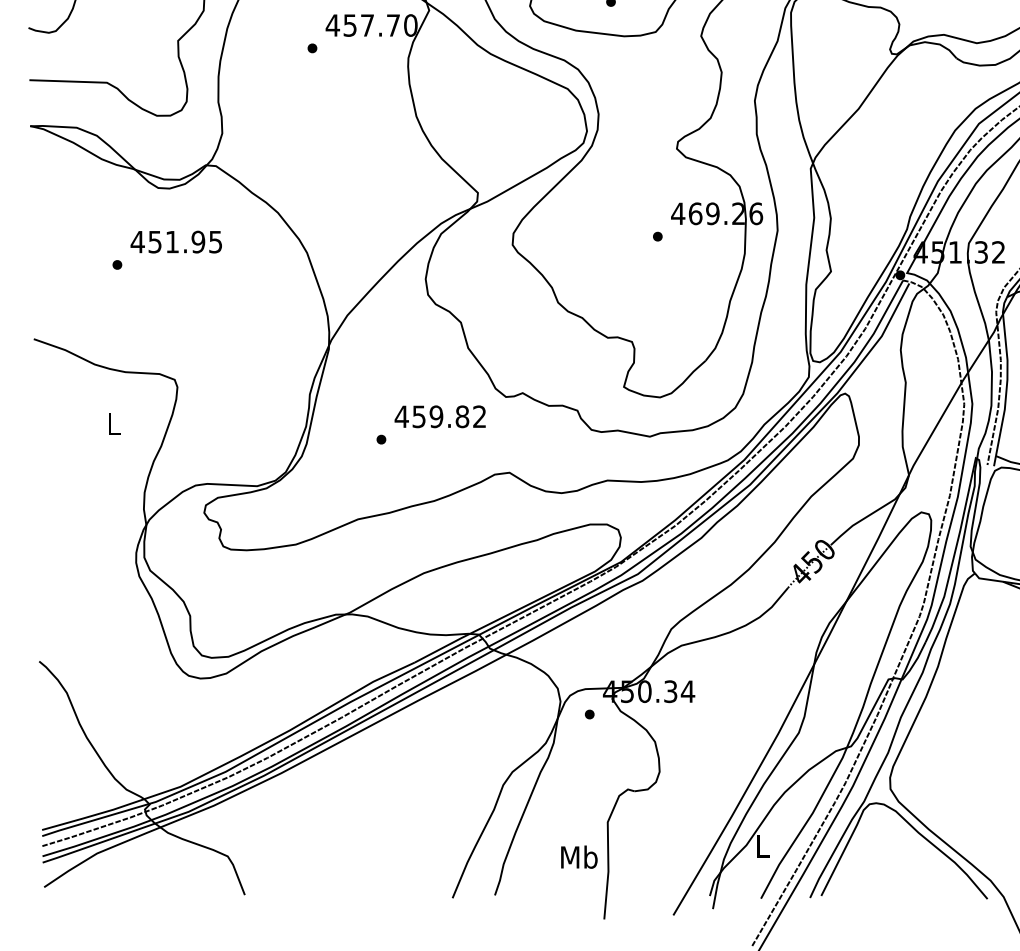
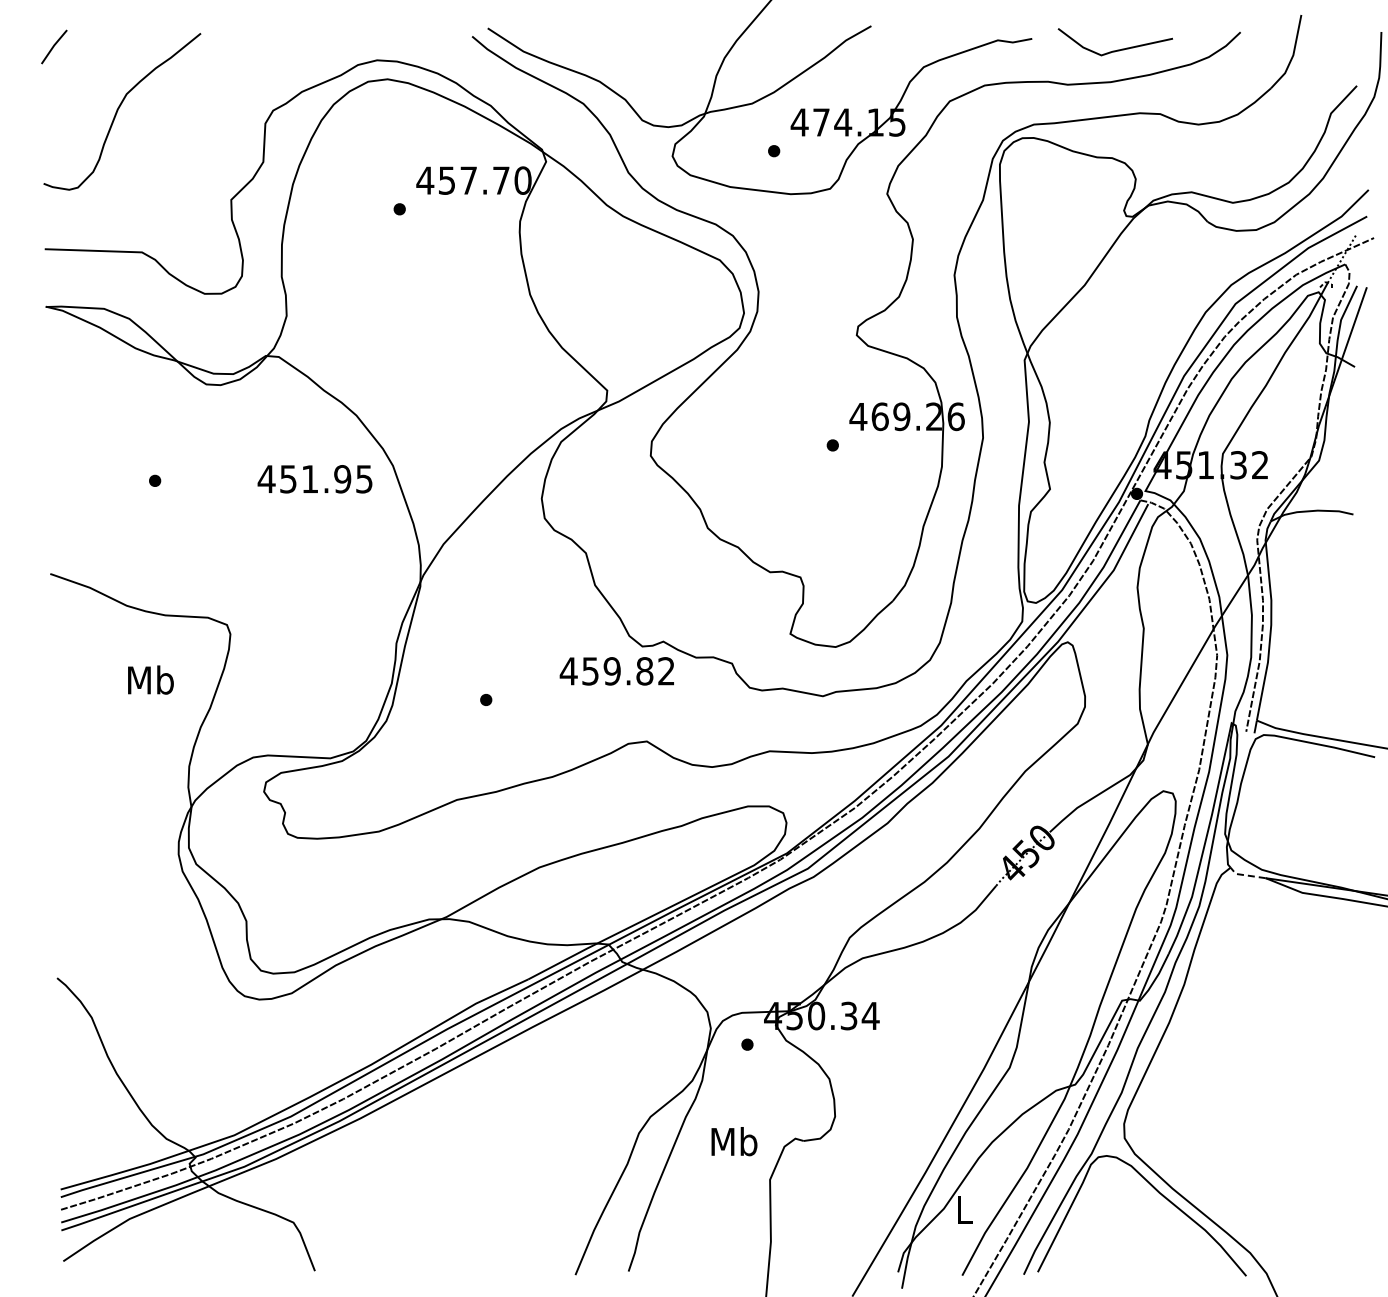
text: (175, 242) -> (314, 479), moved
text: (439, 416) -> (616, 671), moved
text: (113, 423) -> (150, 679), L -> Mb
line: (986, 579) -> (1245, 875), solid -> dashed
text: (579, 857) -> (734, 1141), moved

